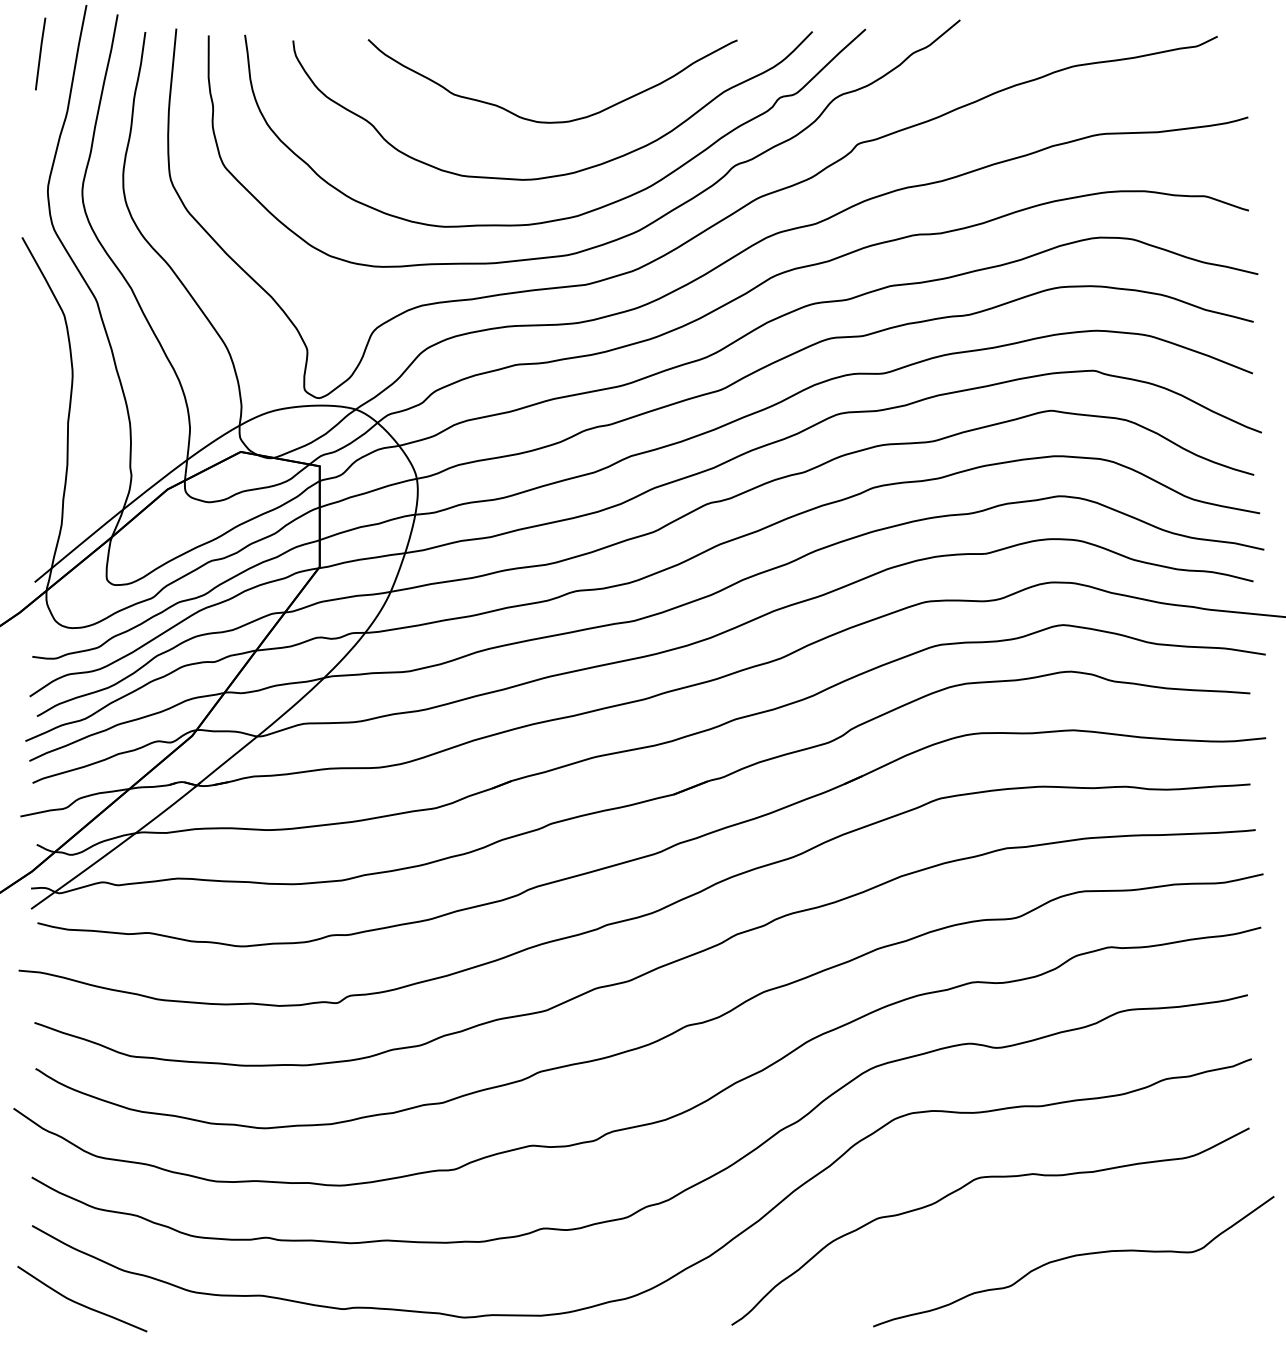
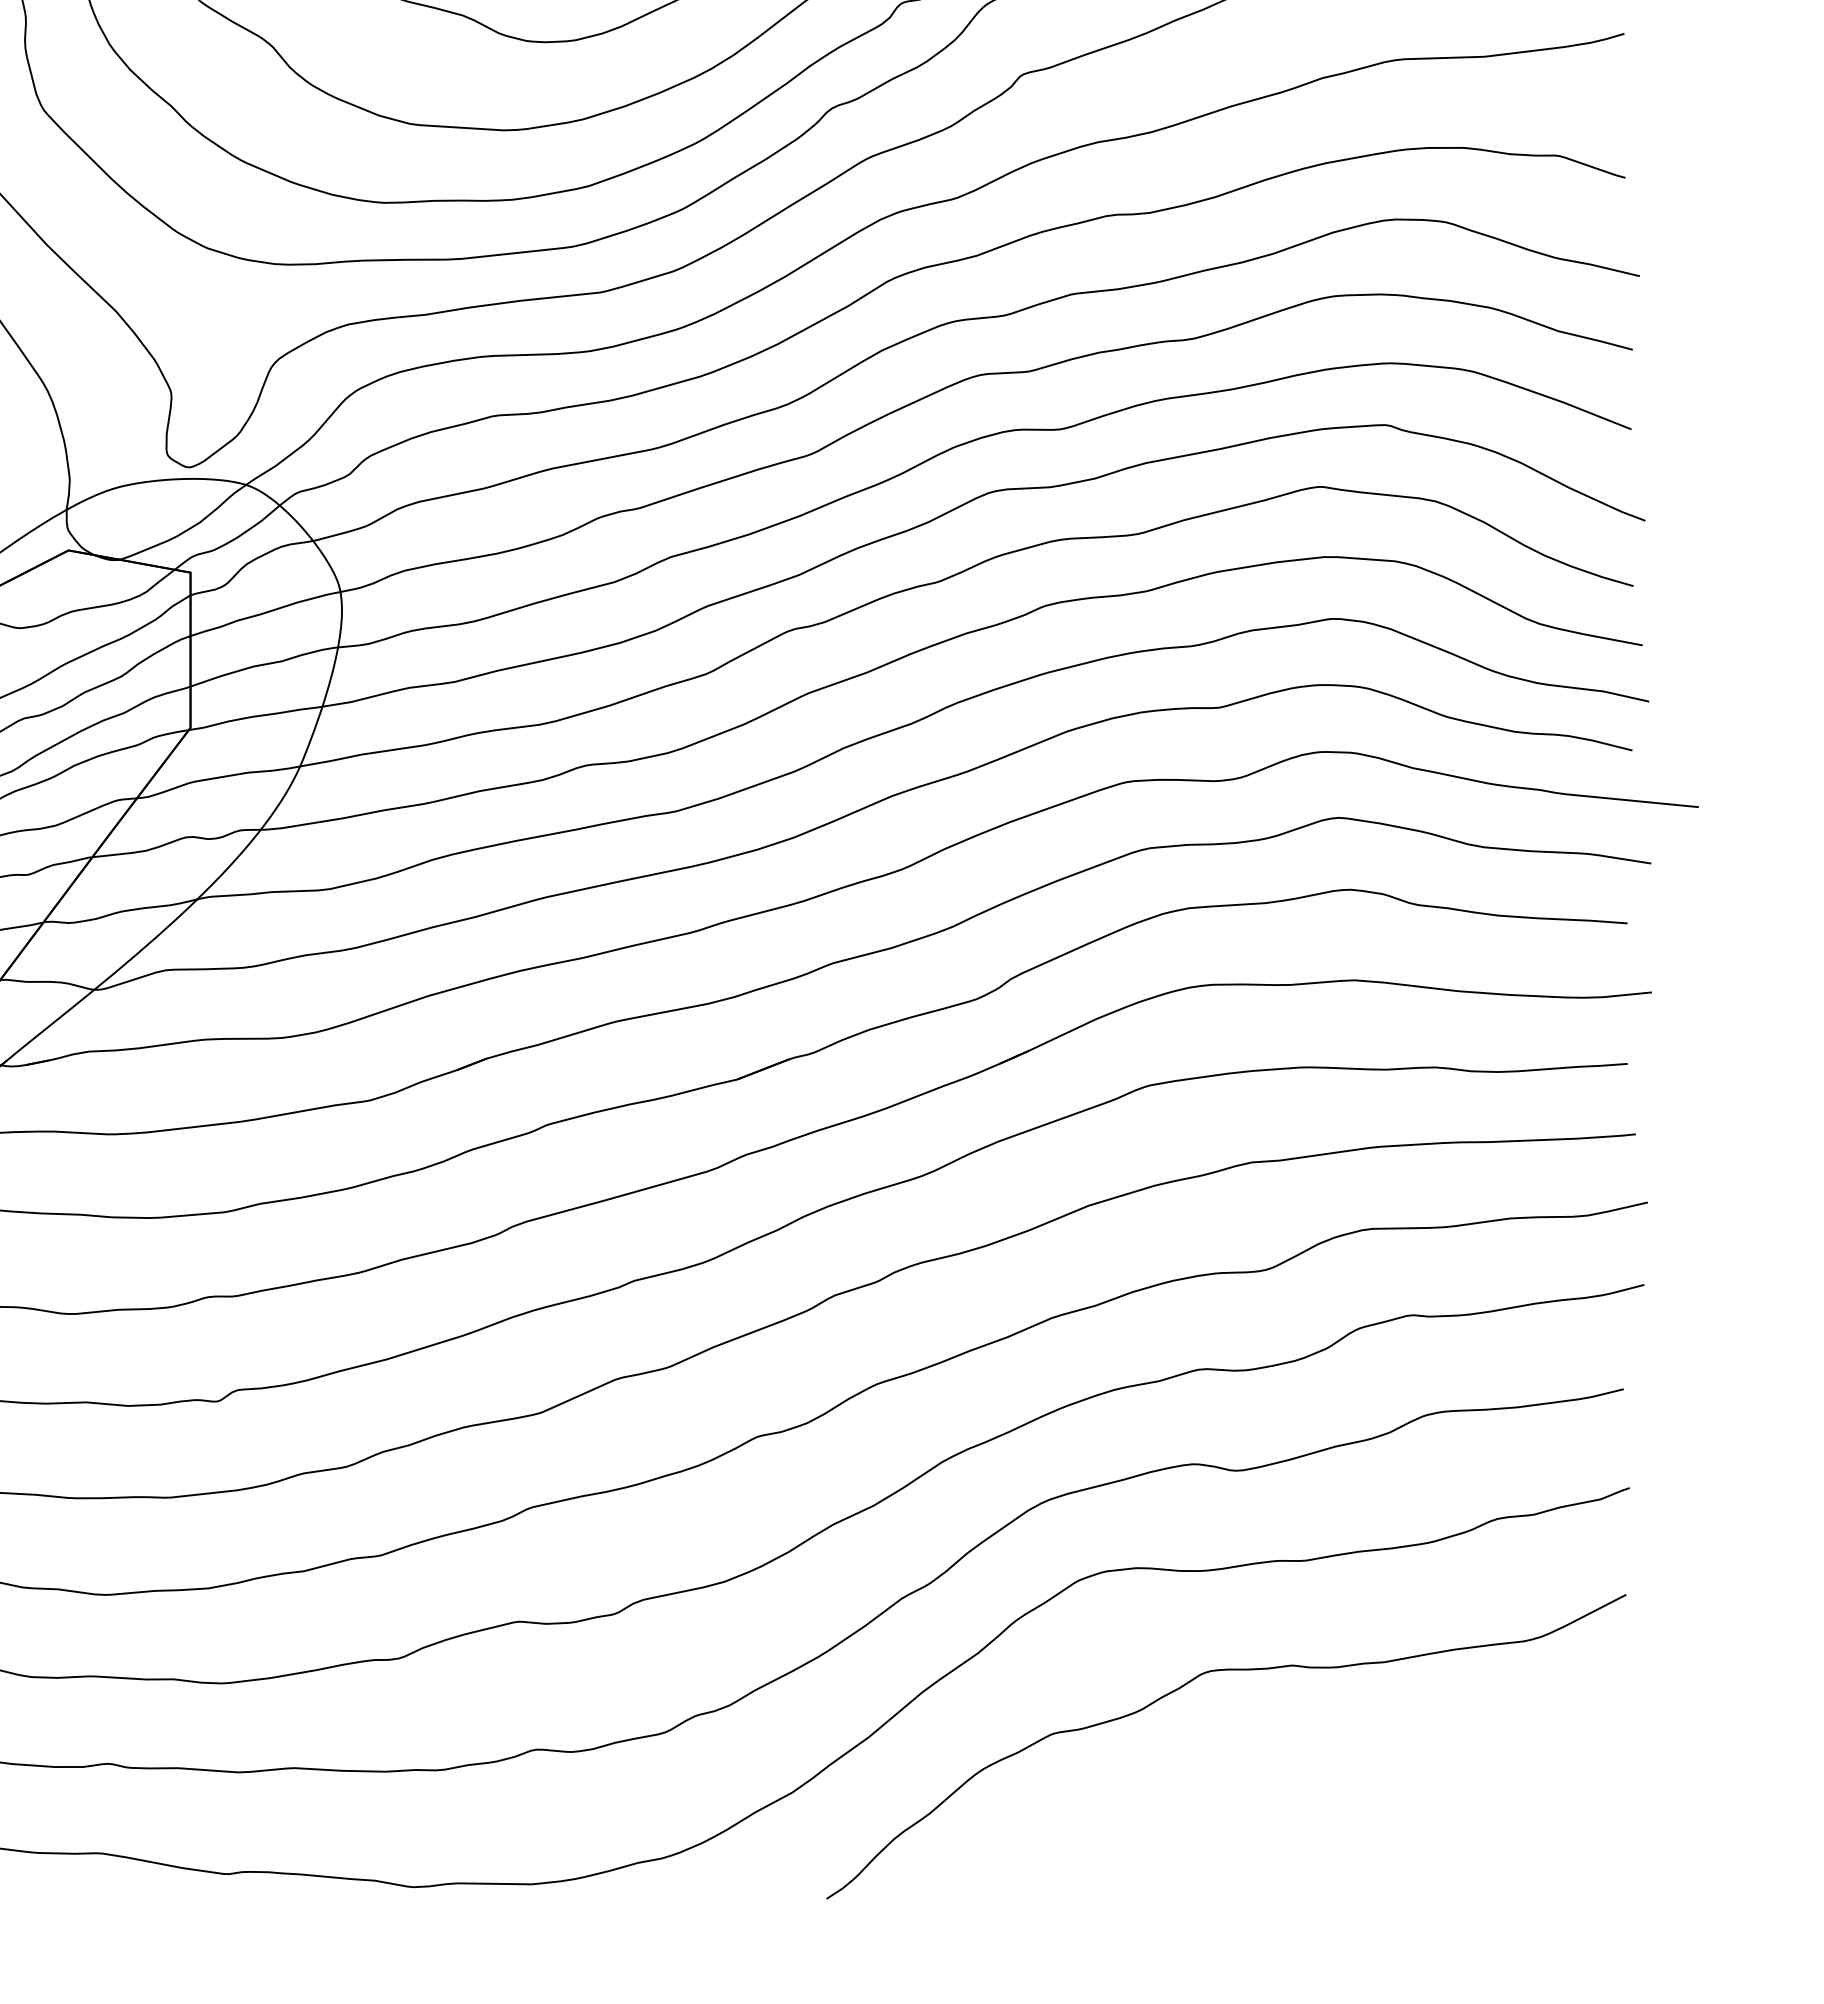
curve: (1072, 1257) -> (1352, 1794), removed

